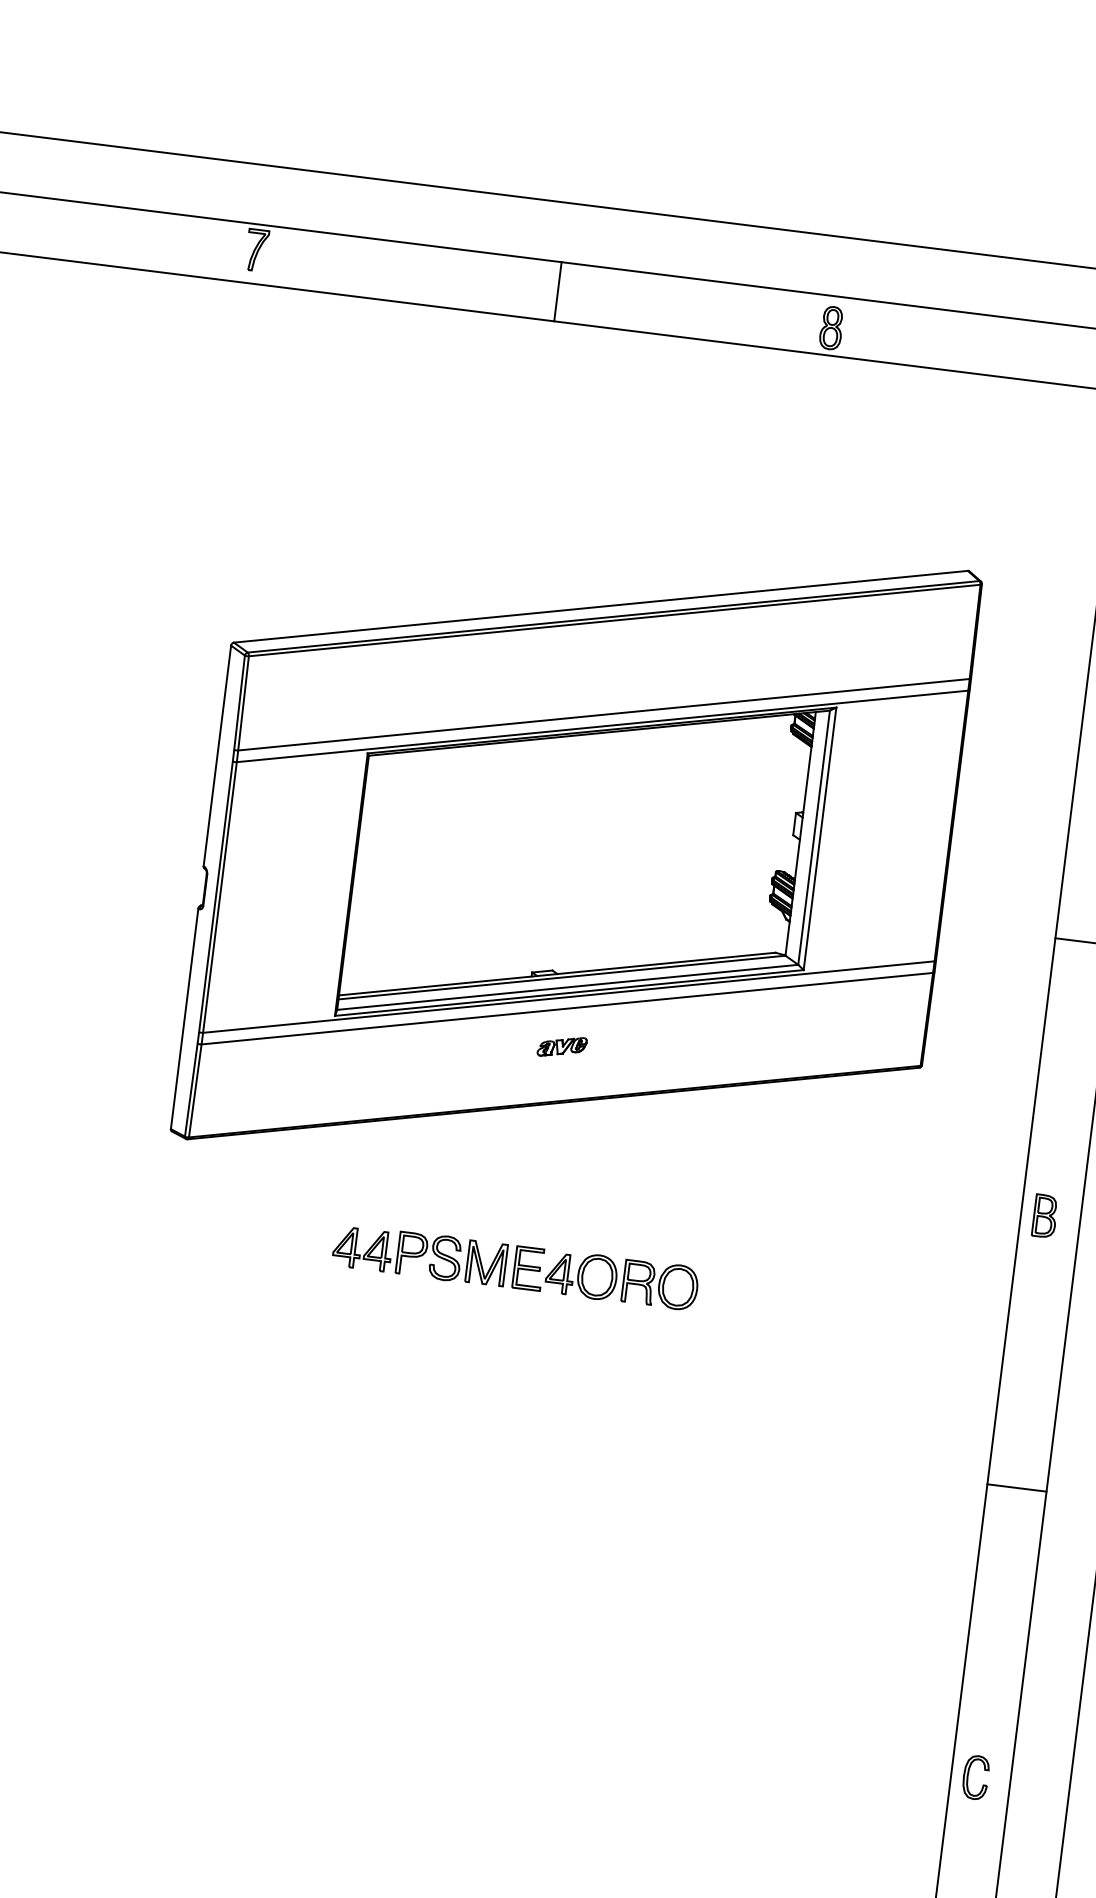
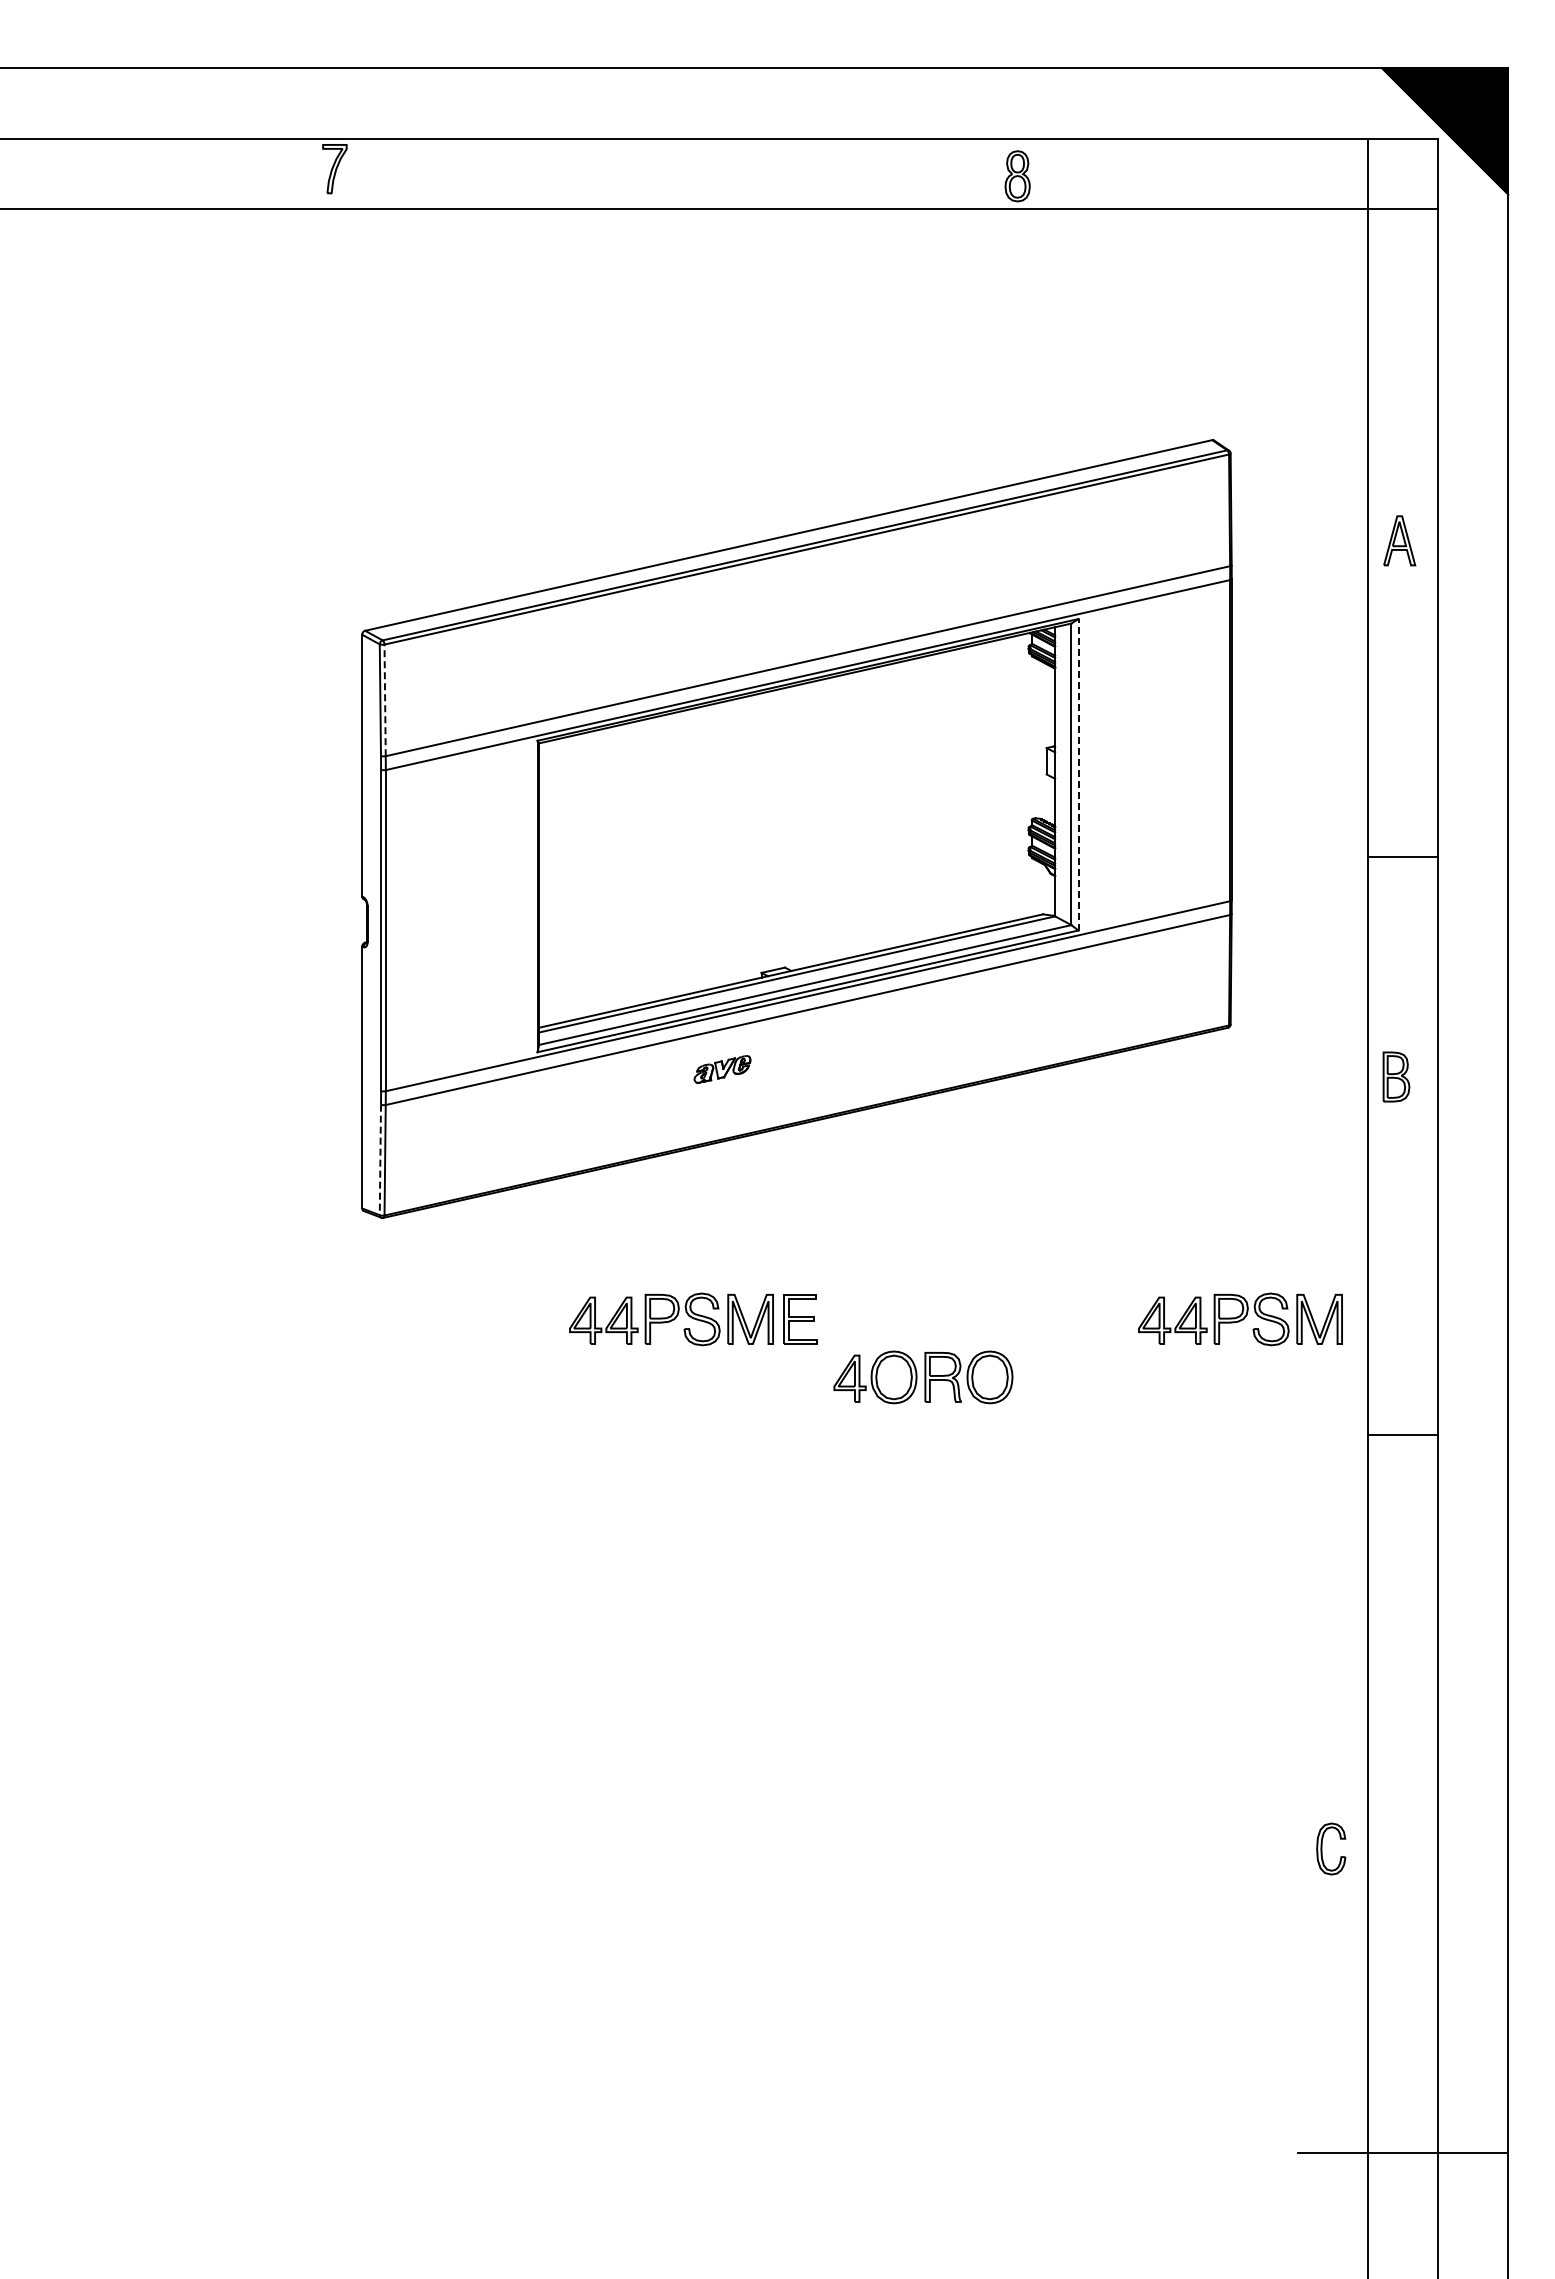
line: (557, 291) -> (692, 173), removed
line: (243, 703) -> (385, 700), solid -> dashed
line: (820, 838) -> (1078, 774), solid -> dashed
part: (562, 1046) -> (722, 1069), moved
line: (191, 1090) -> (380, 1160), solid -> dashed
part: (1045, 1215) -> (1396, 1076), moved
part: (622, 1280) -> (923, 1377), moved
part: (899, 1314) -> (1240, 1319), added
line: (1017, 1487) -> (1403, 1434), moved
part: (968, 1776) -> (1322, 1848), moved

